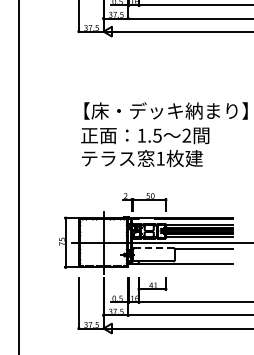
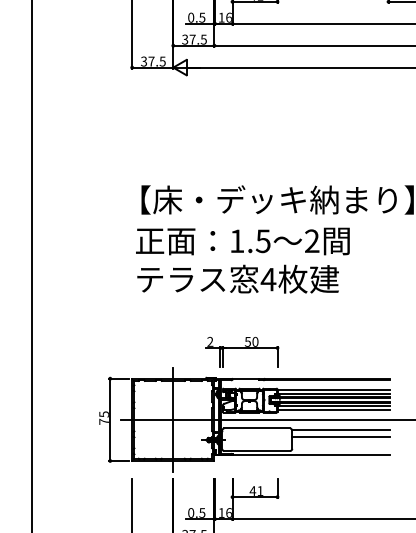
text: (160, 158) -> (268, 279), 1 -> 4
line: (153, 247) -> (256, 427), dashed -> solid
line: (203, 252) -> (340, 436), added

